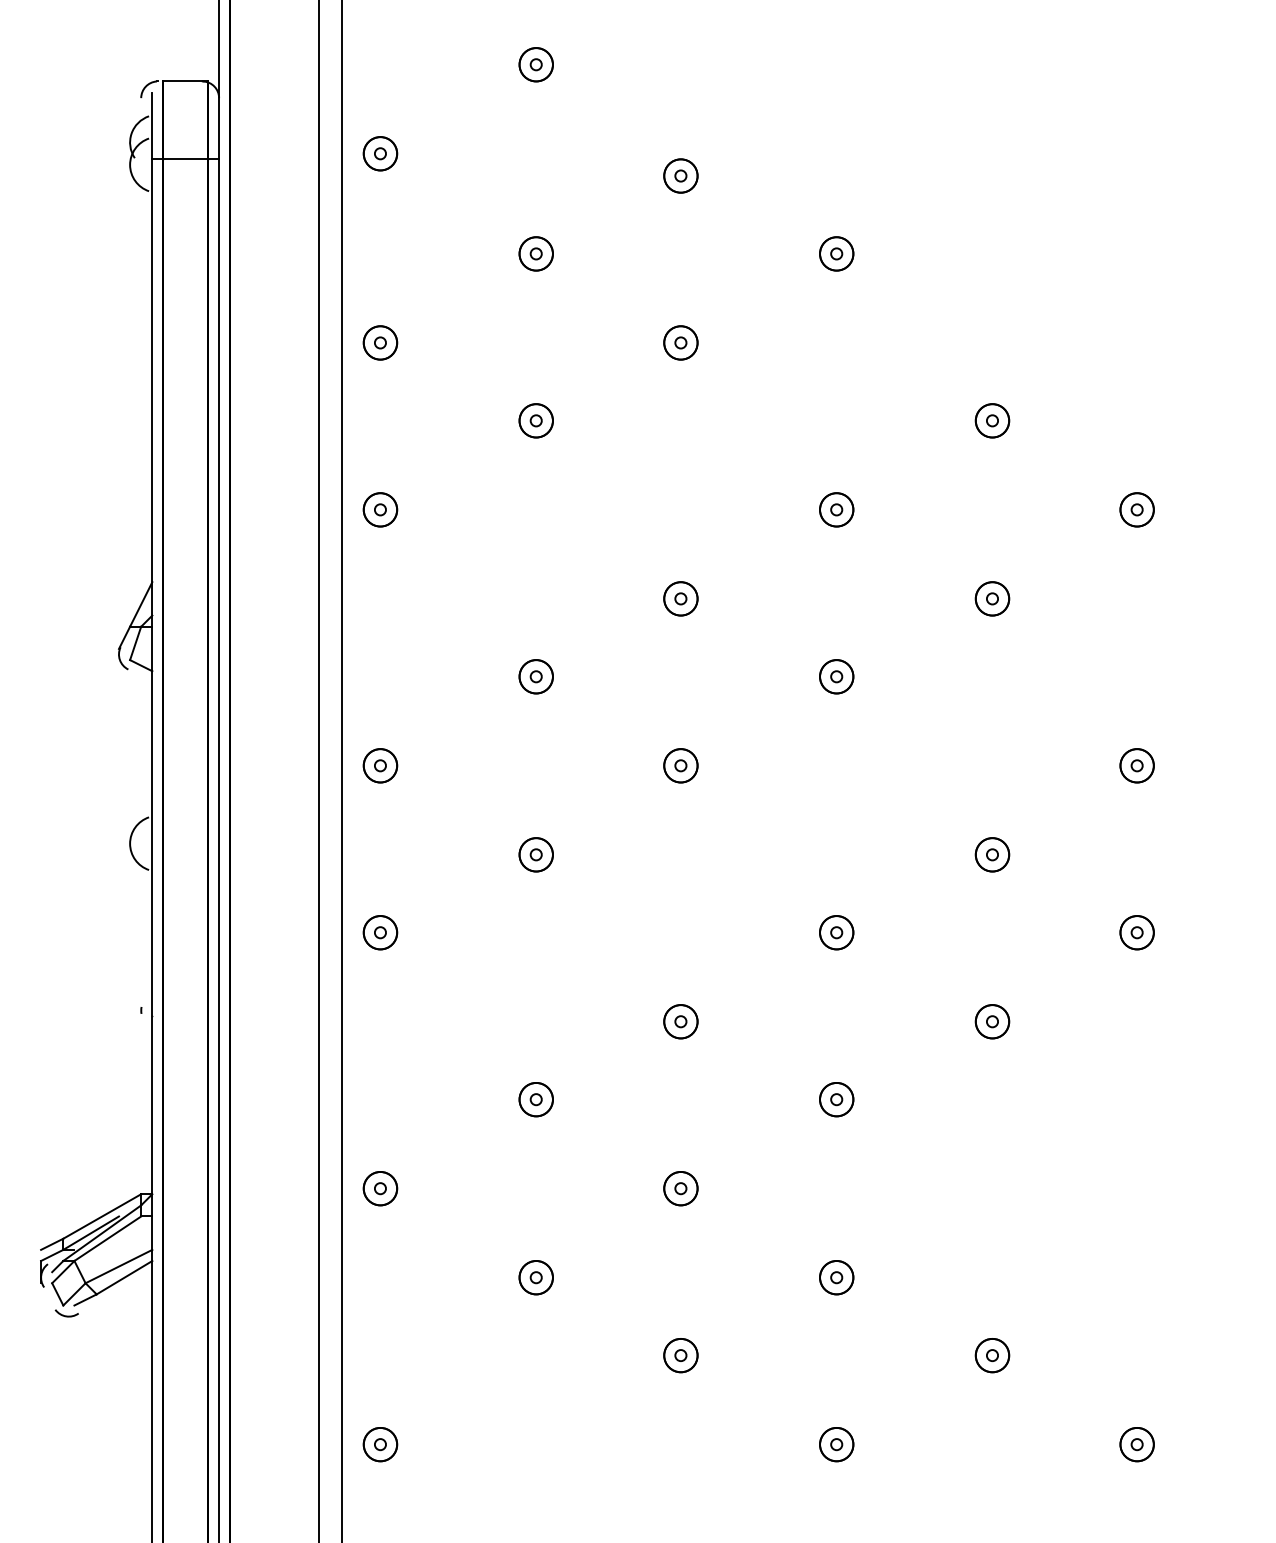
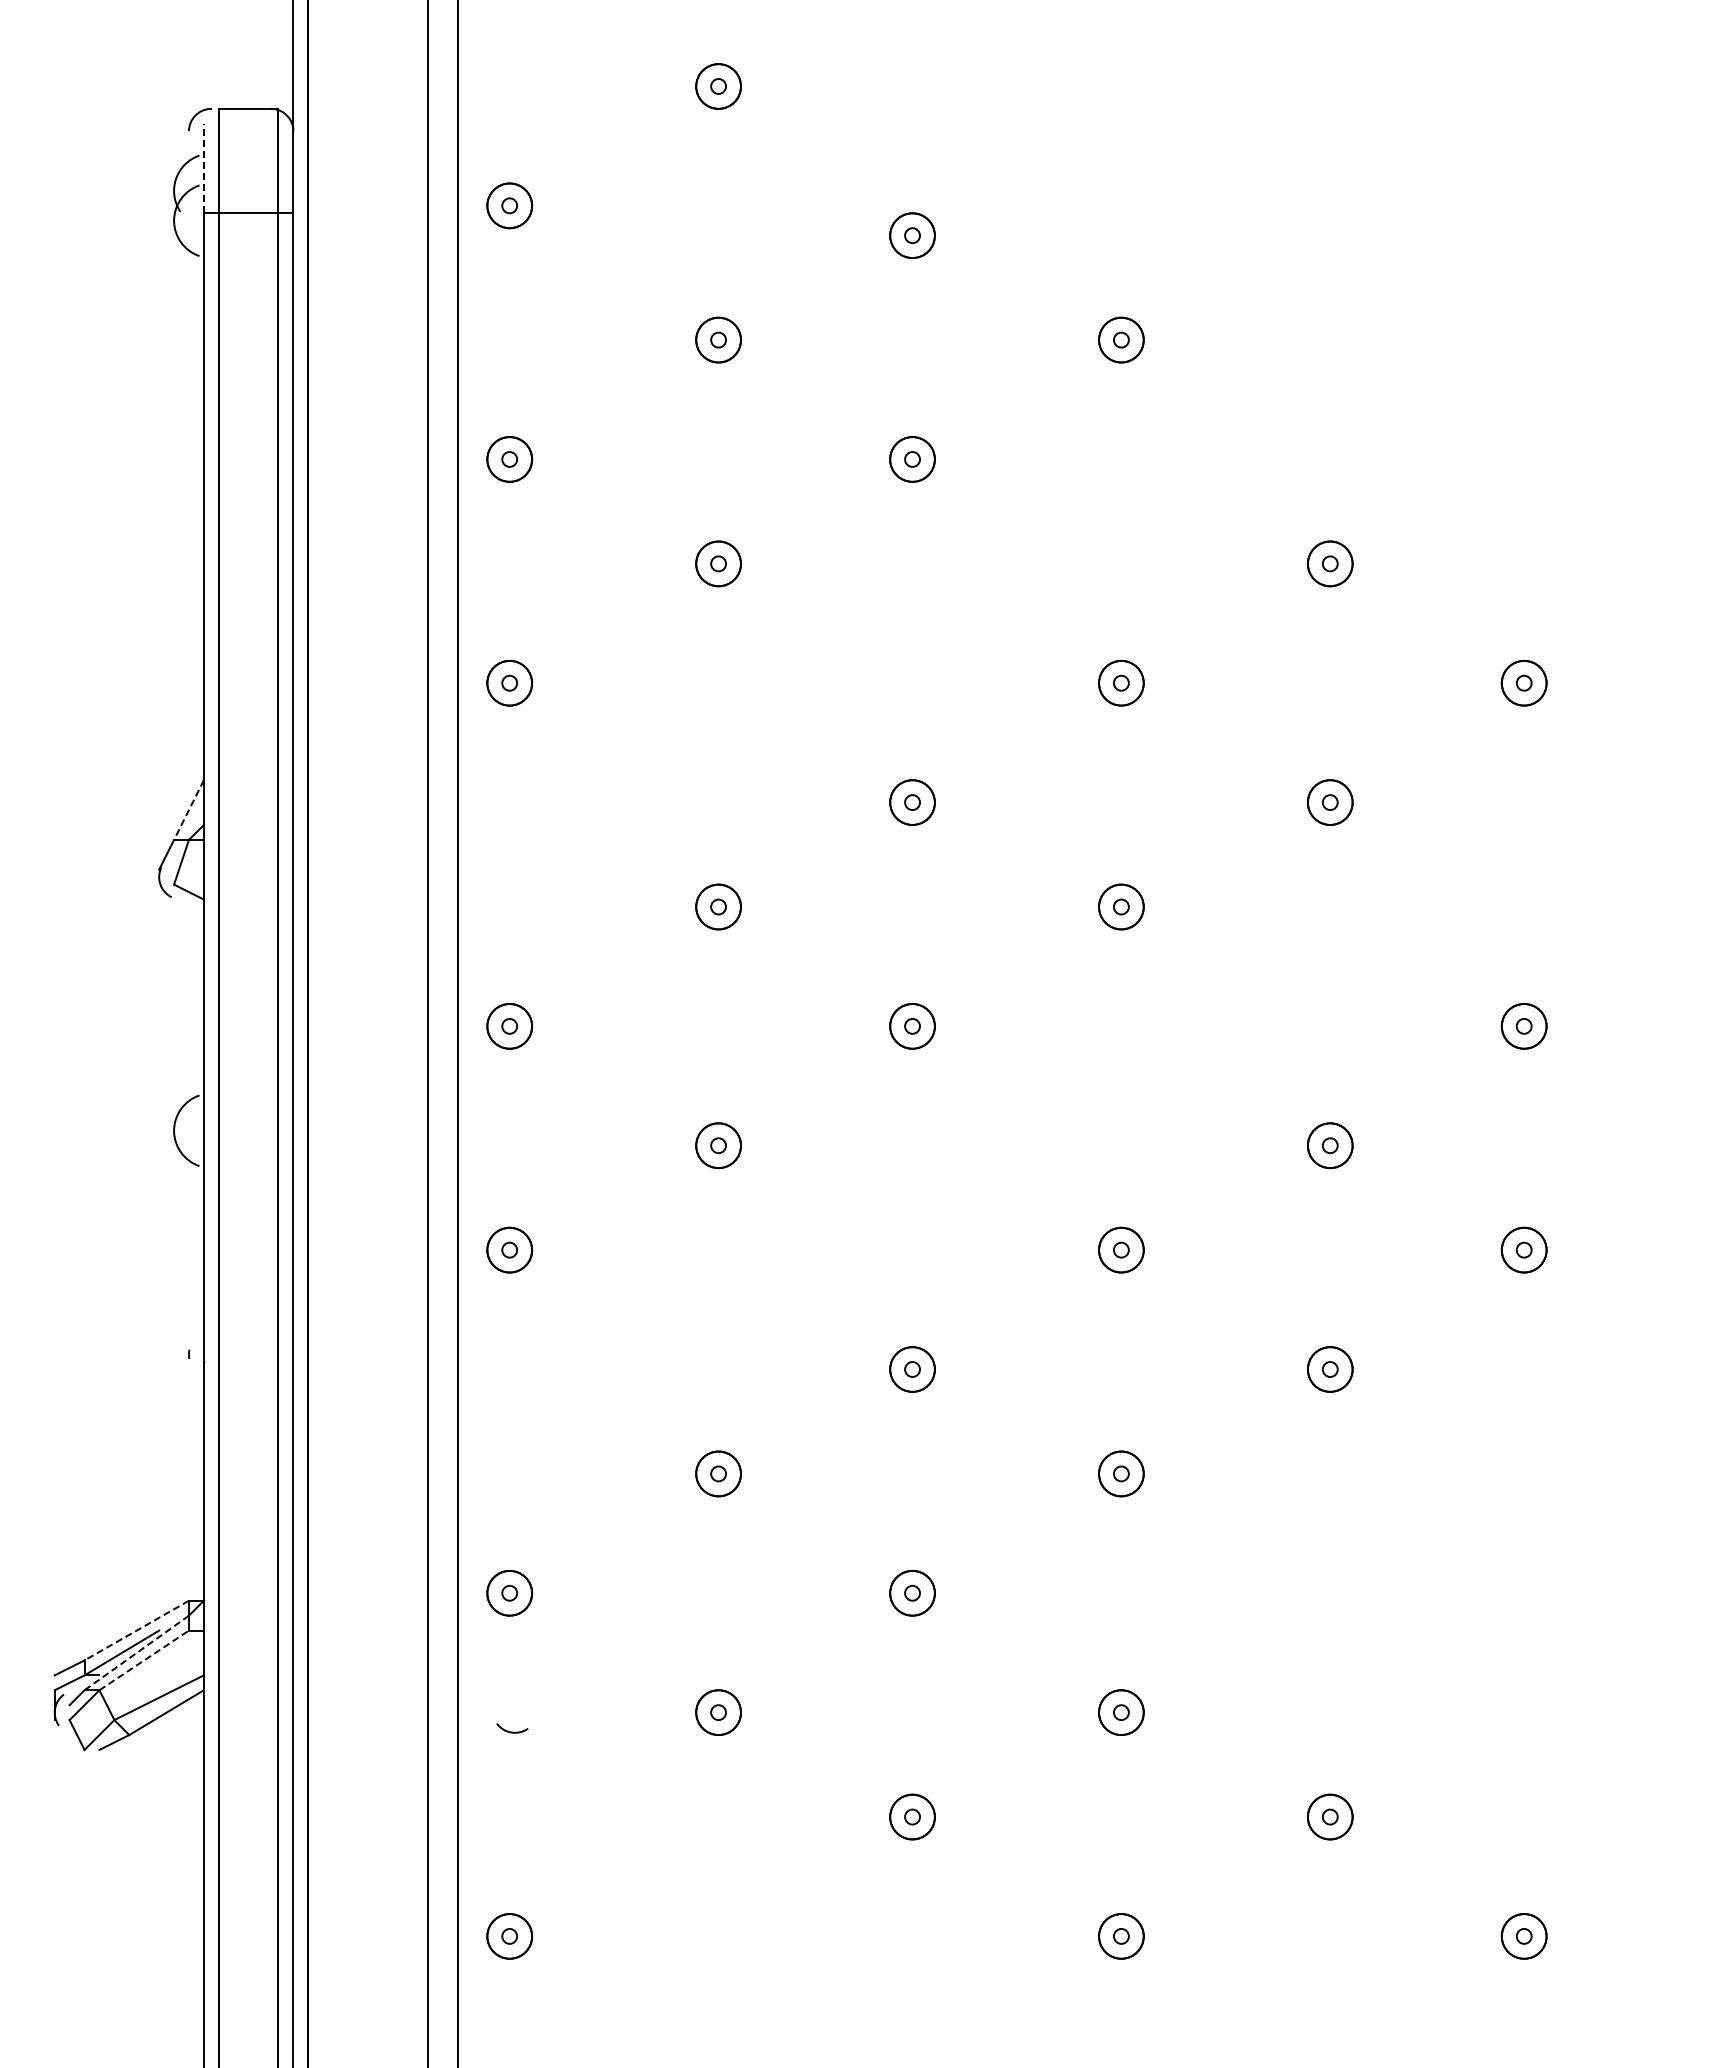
line: (152, 125) -> (203, 168), solid -> dashed
line: (140, 604) -> (188, 810), solid -> dashed
line: (102, 1216) -> (136, 1630), solid -> dashed
line: (102, 1233) -> (136, 1653), solid -> dashed
line: (108, 1238) -> (144, 1660), solid -> dashed
curve: (67, 1315) -> (512, 1731), moved

